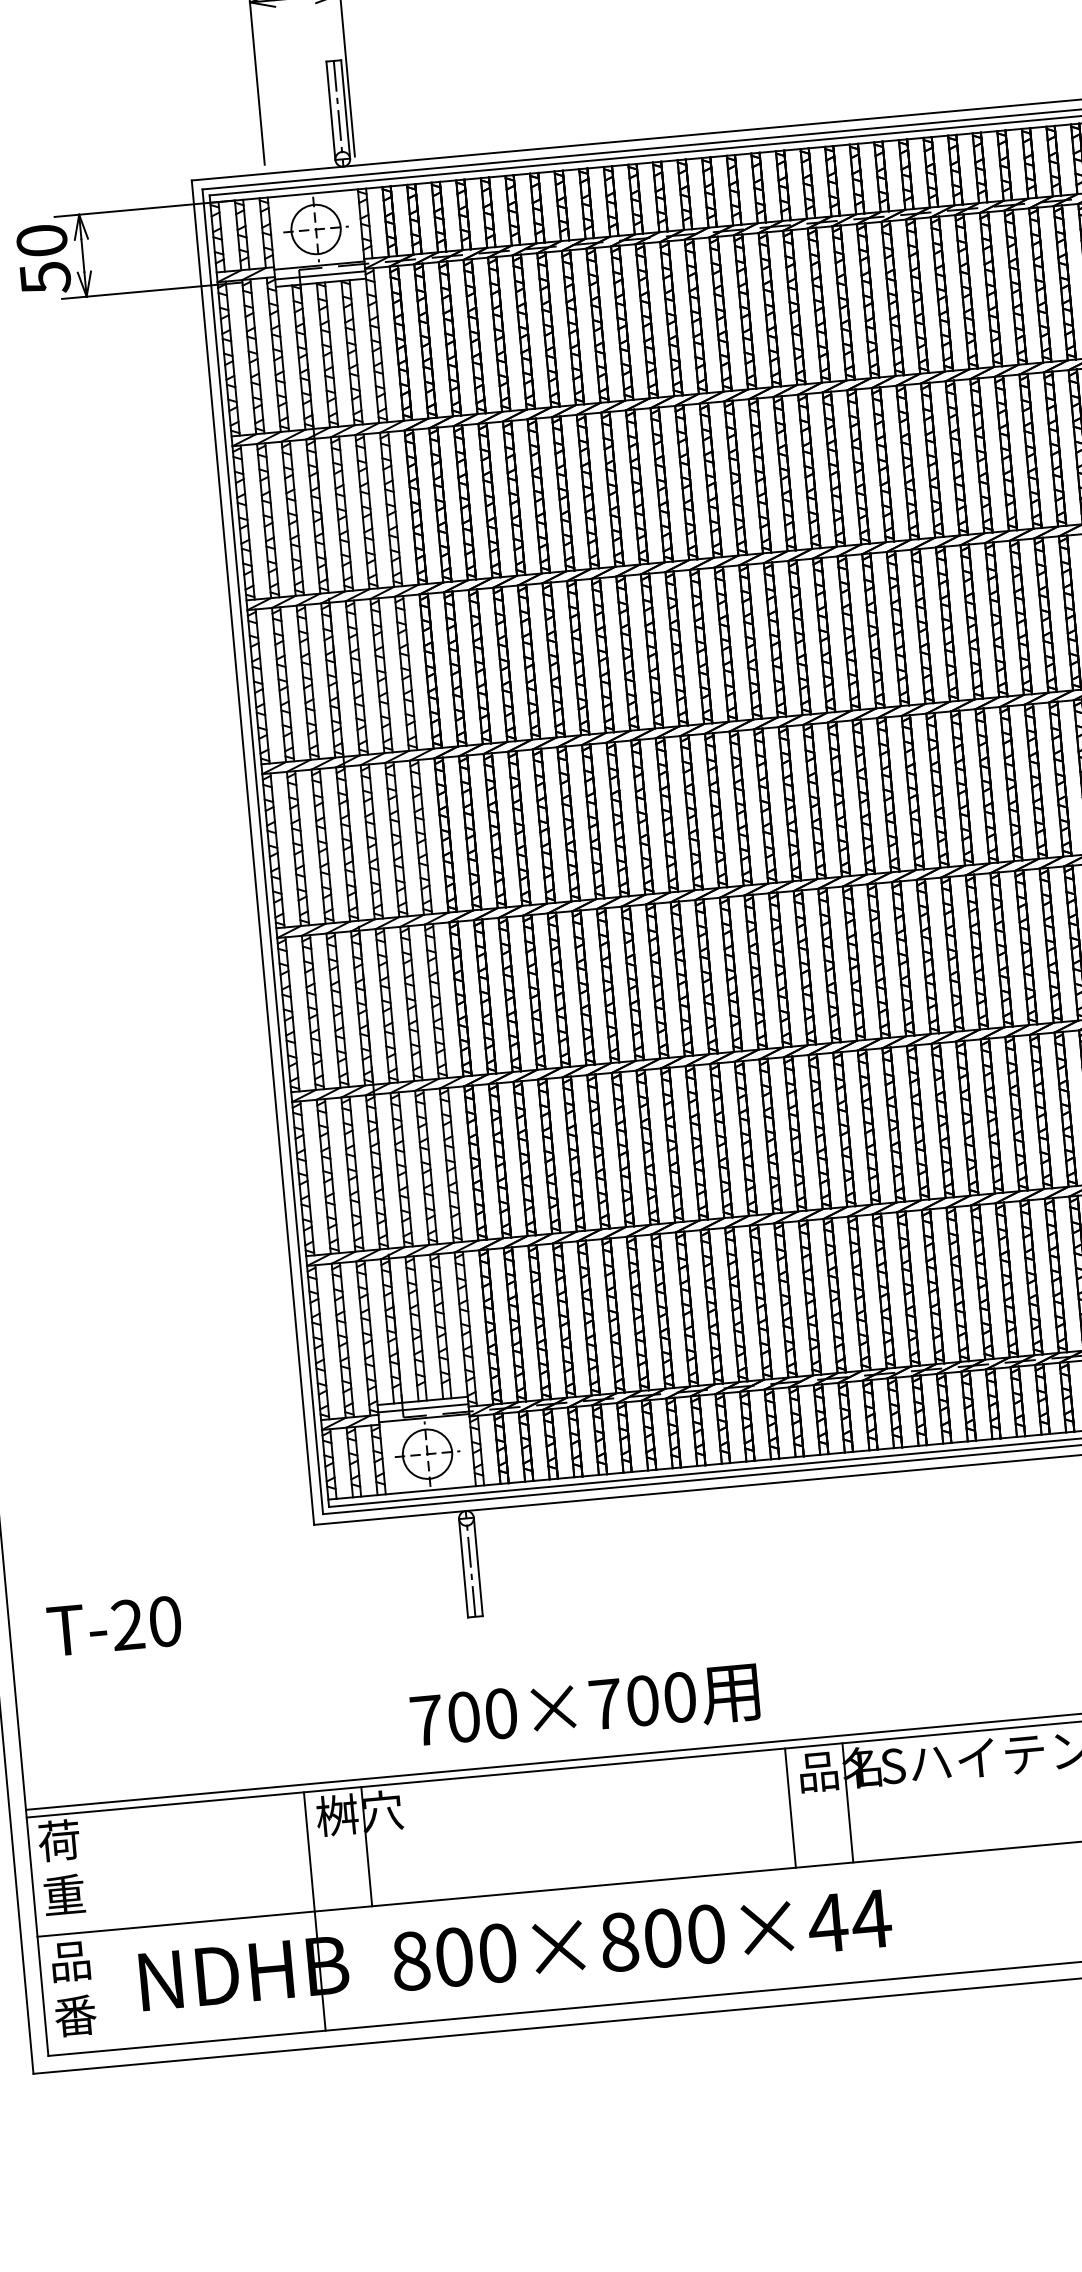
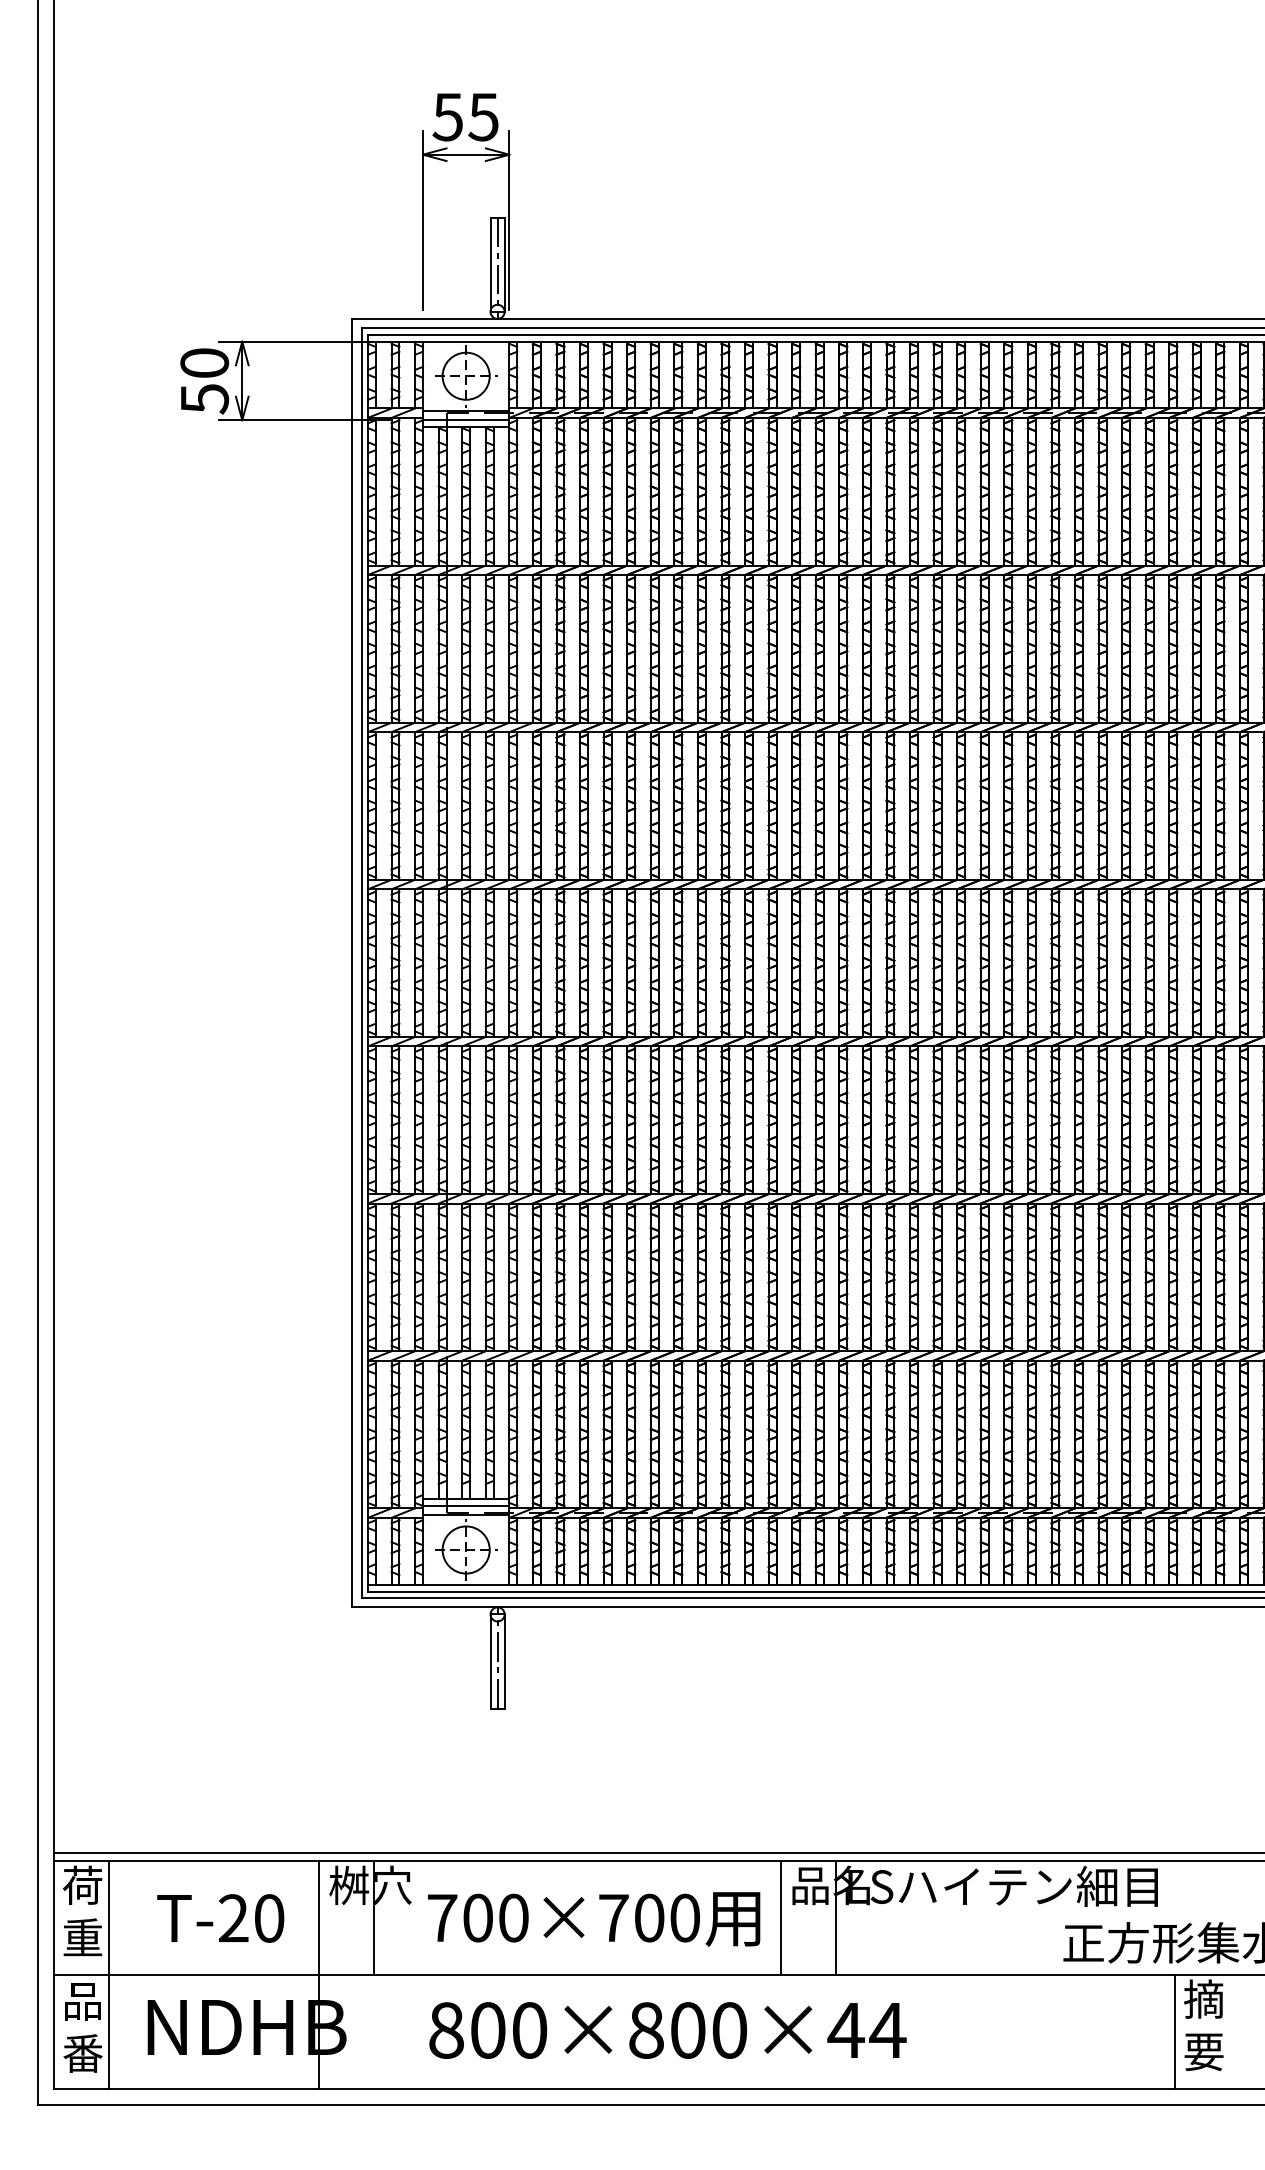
text: (114, 1626) -> (220, 1918), moved
text: (585, 1707) -> (594, 1919), moved
line: (94, 1931) -> (108, 1974), added
text: (641, 1940) -> (667, 2030), moved

